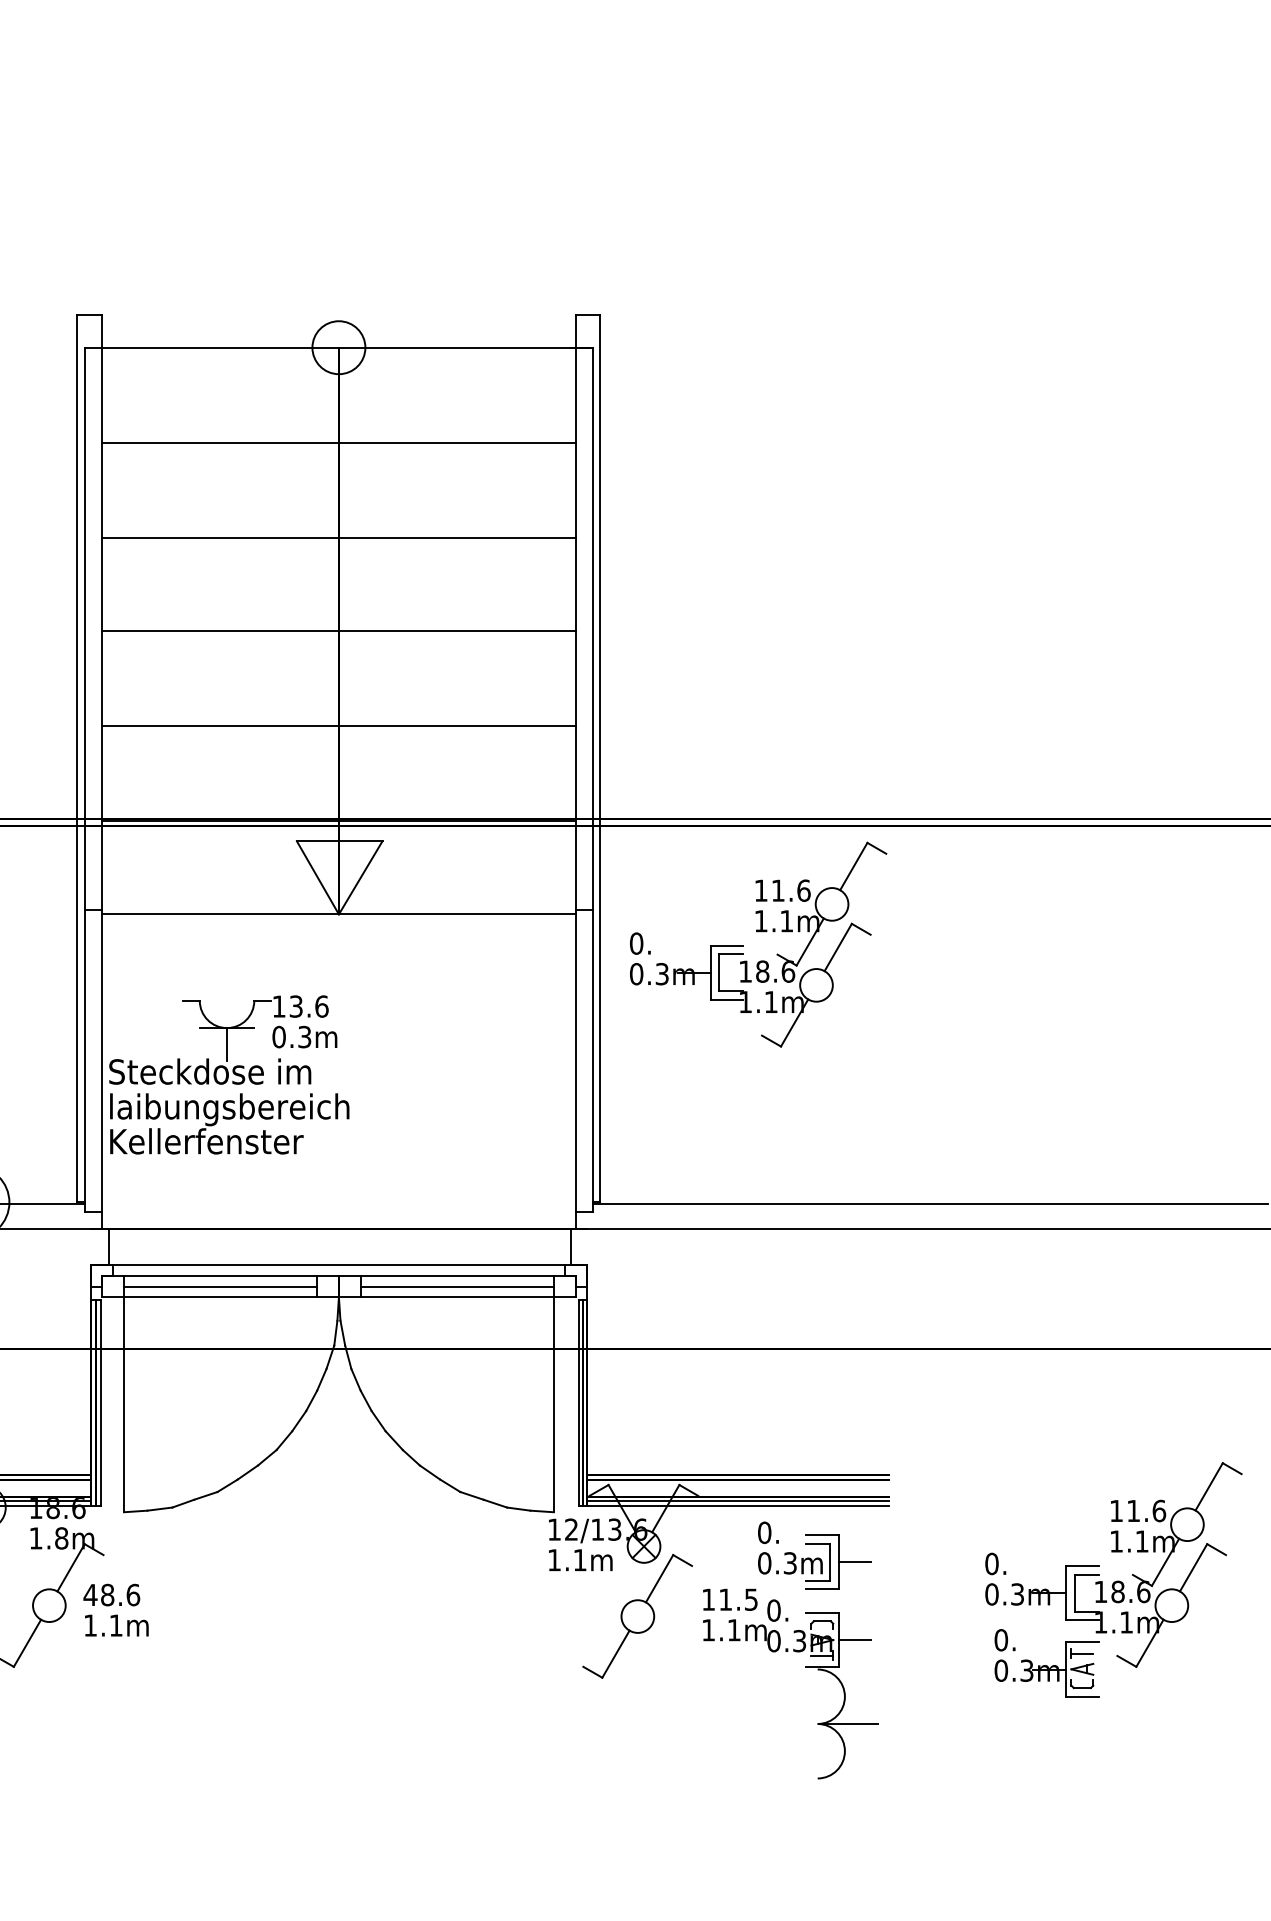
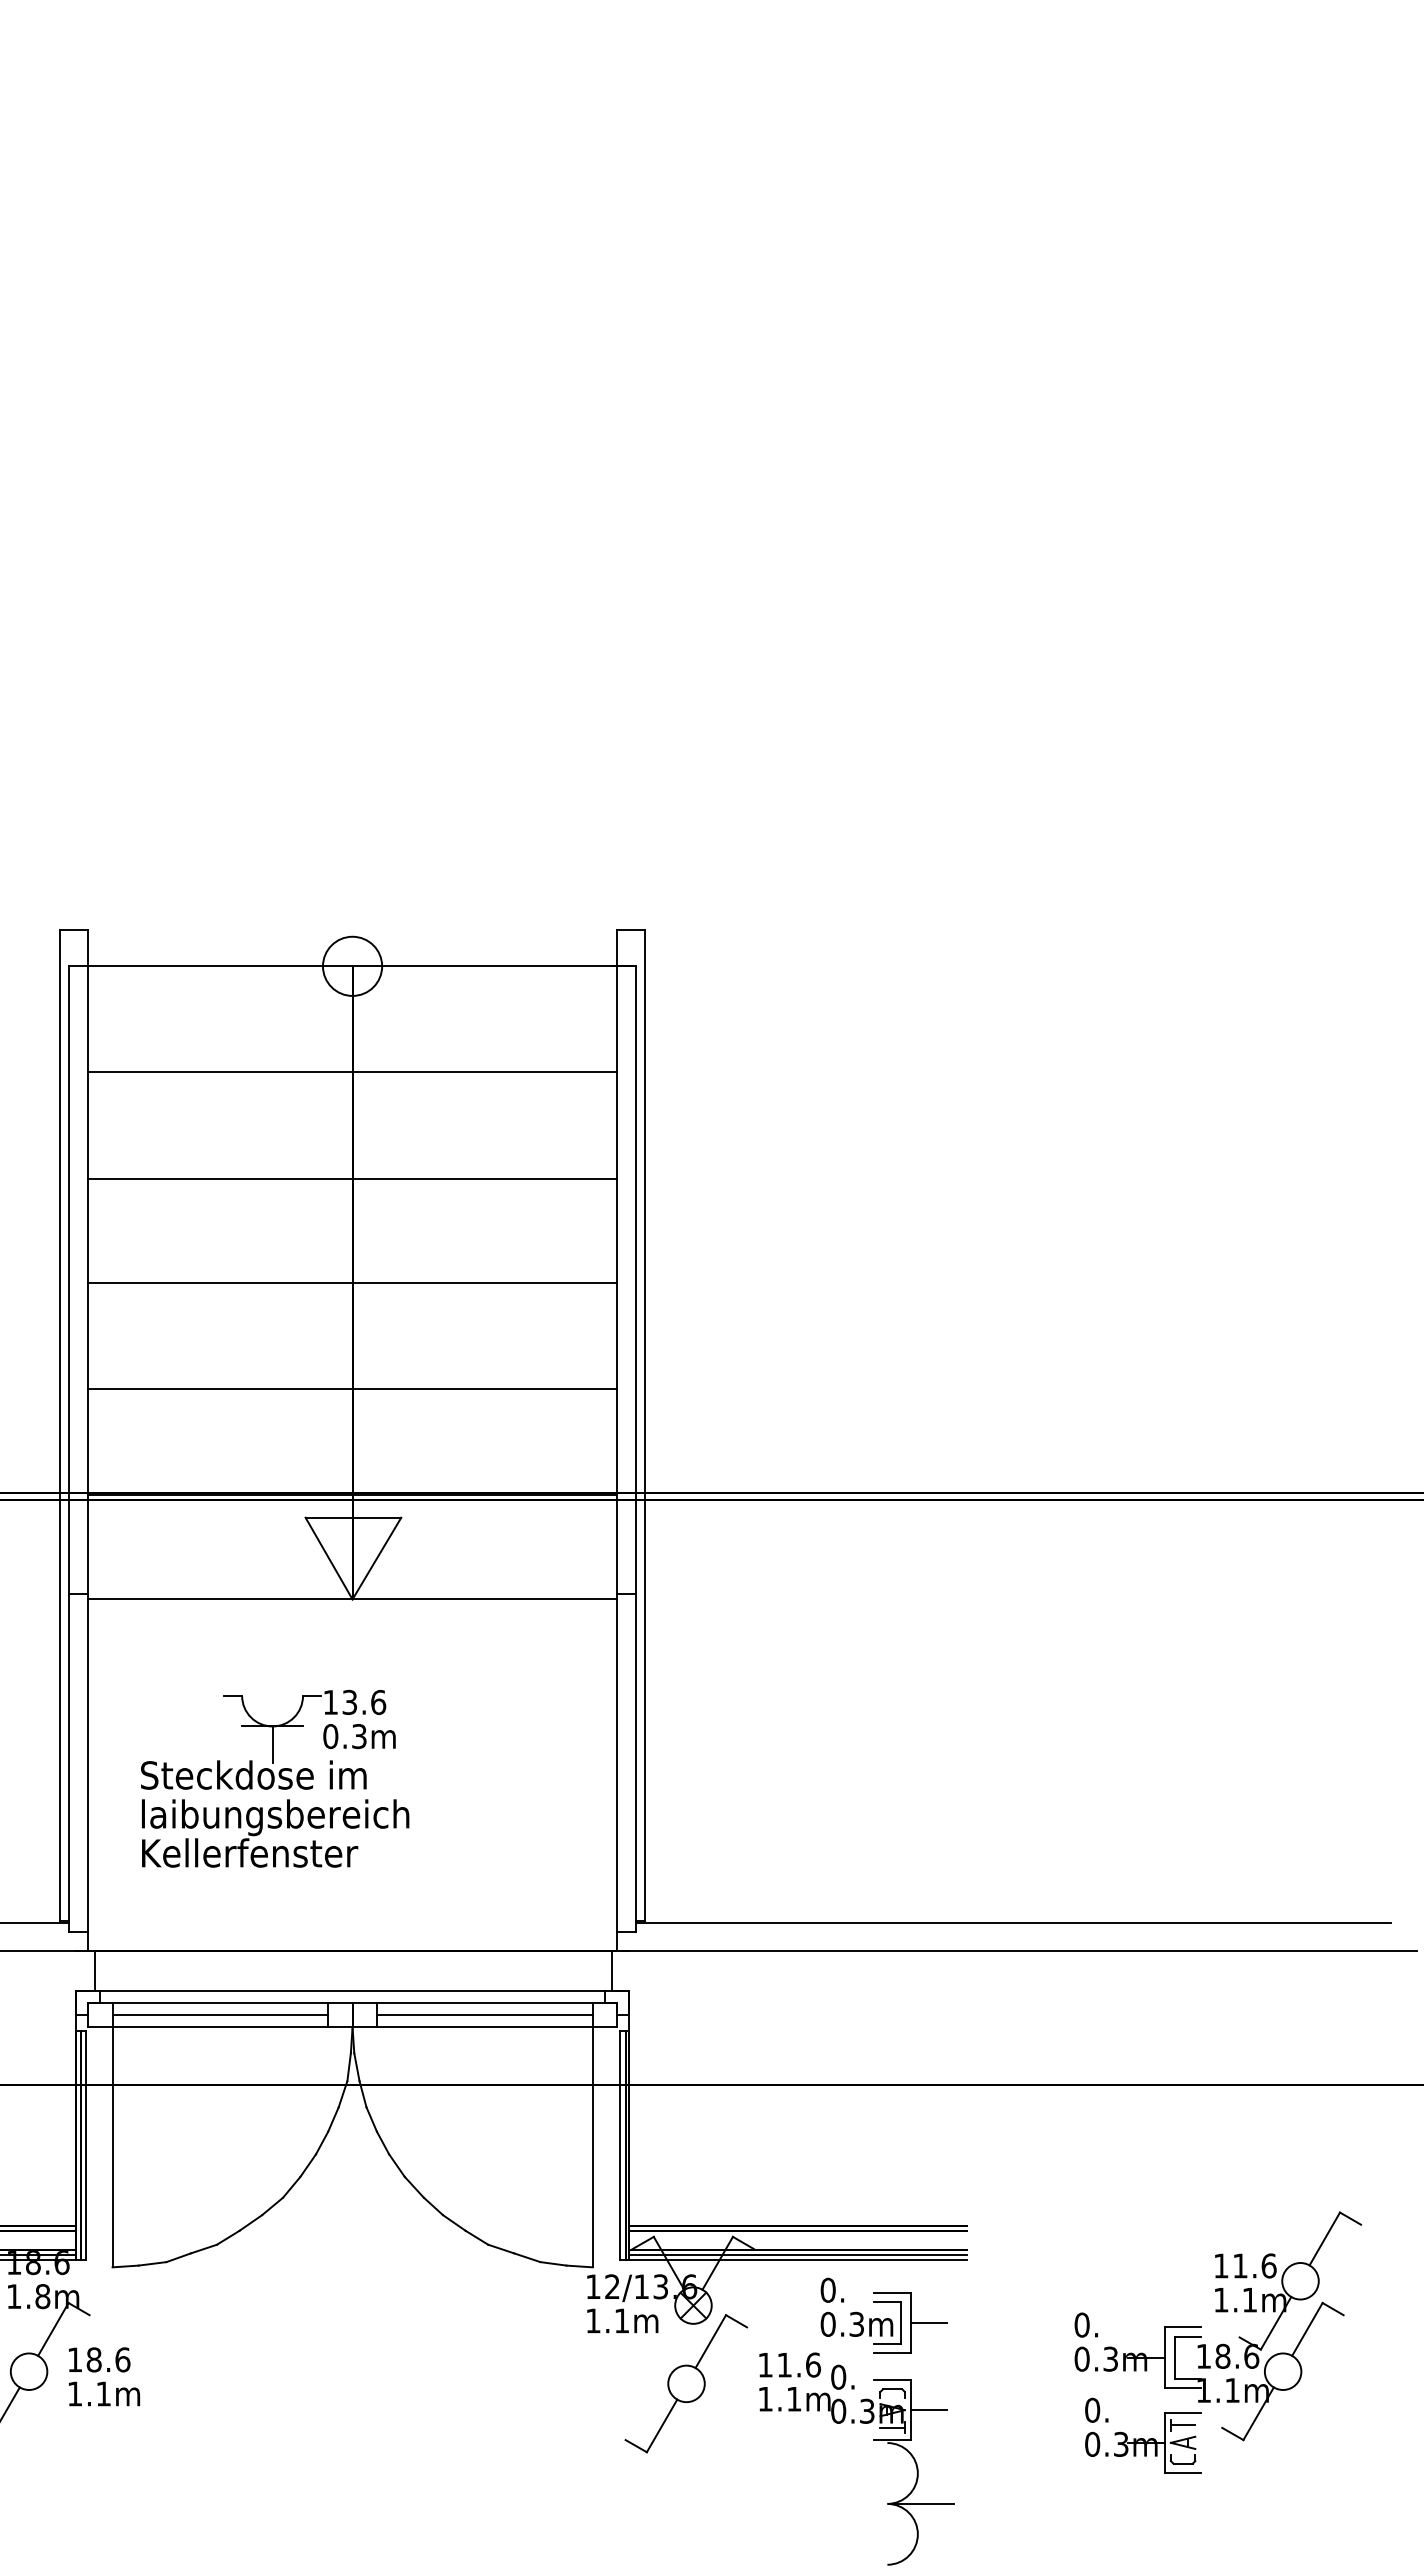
part: (758, 932) -> (821, 1619), removed
part: (229, 1074) -> (275, 1778), moved
text: (90, 1594) -> (74, 2359), 48.6 -> 18.6
text: (751, 1599) -> (813, 2364), 11.5 -> 11.6

